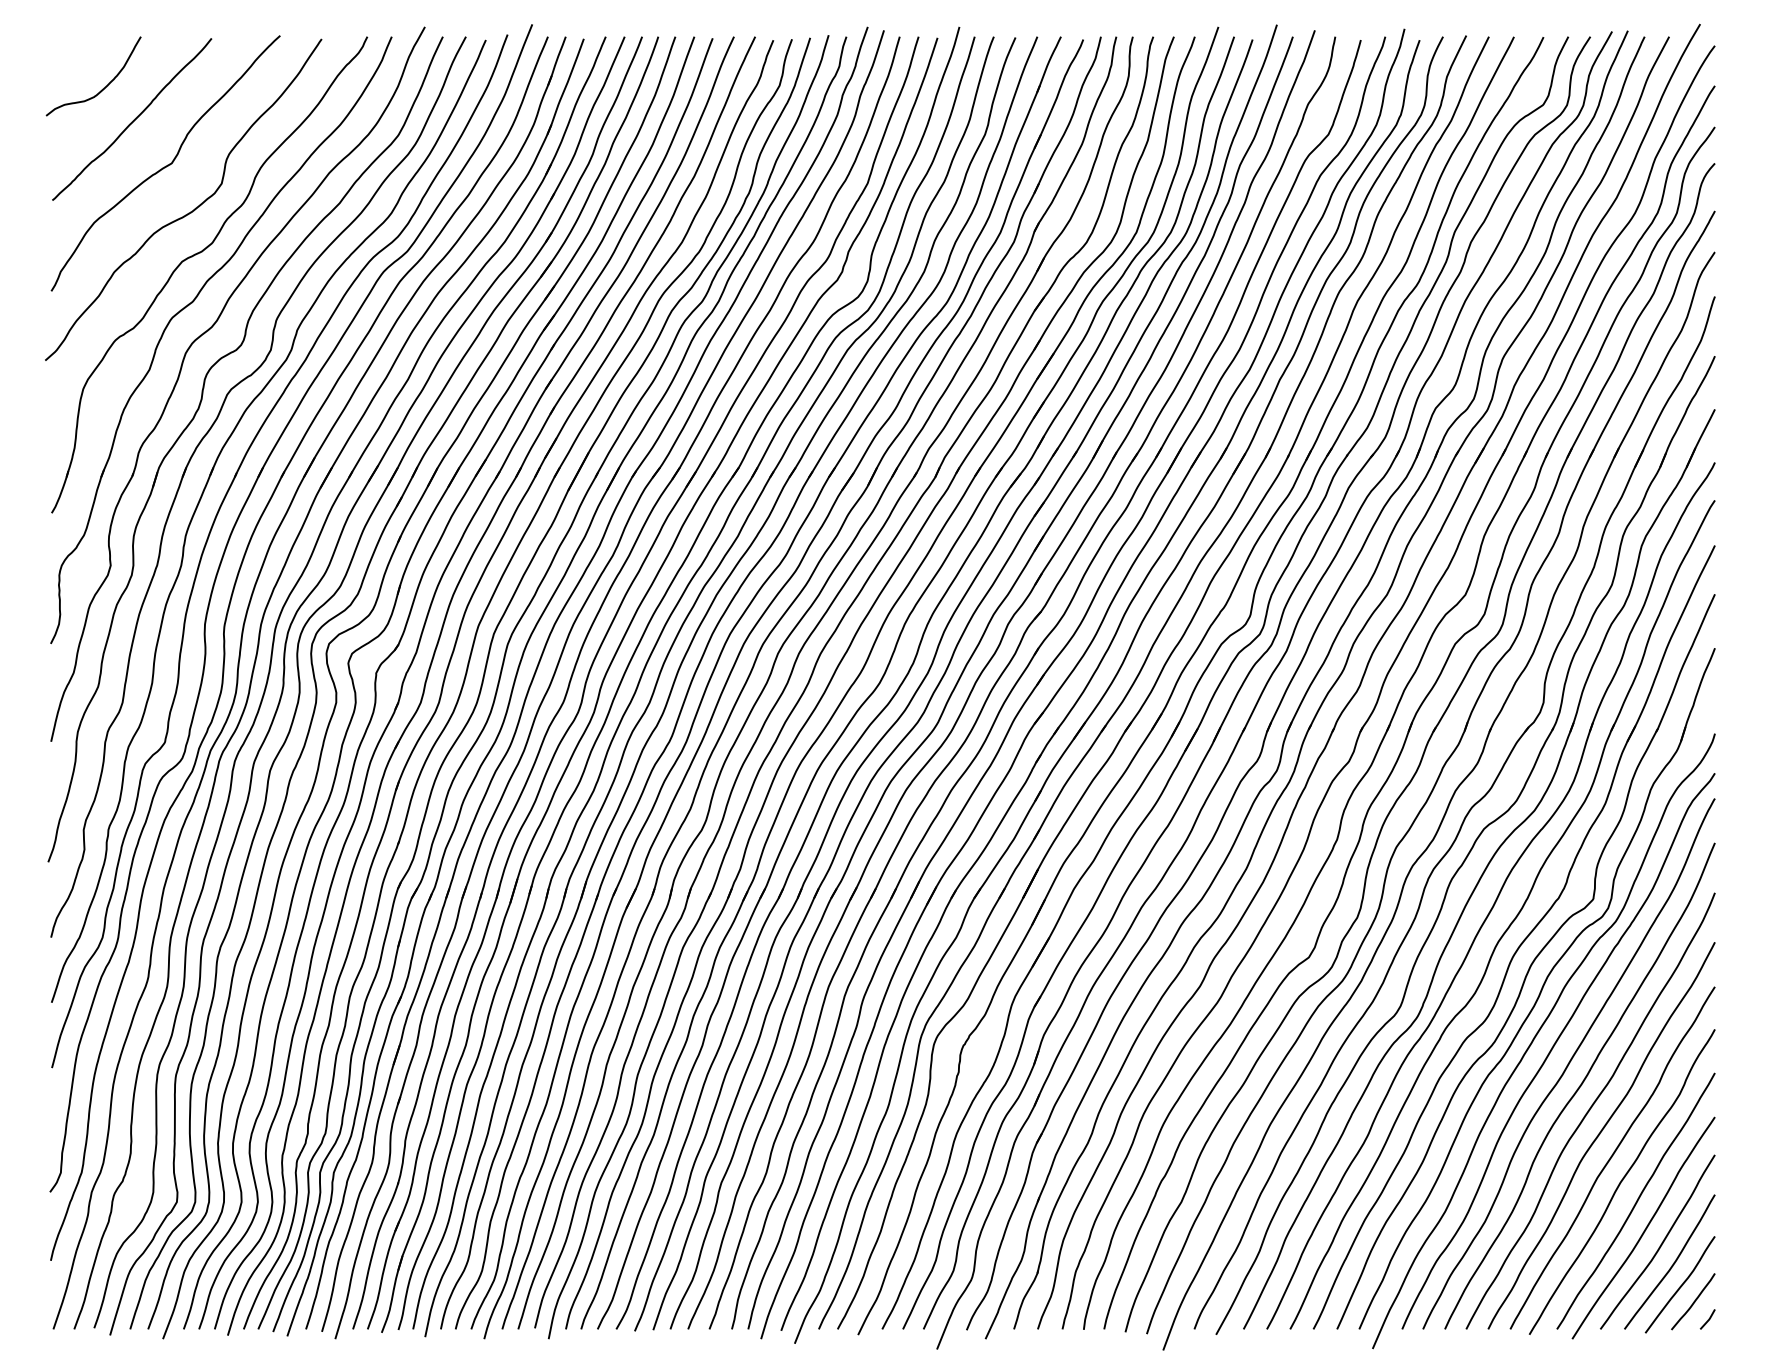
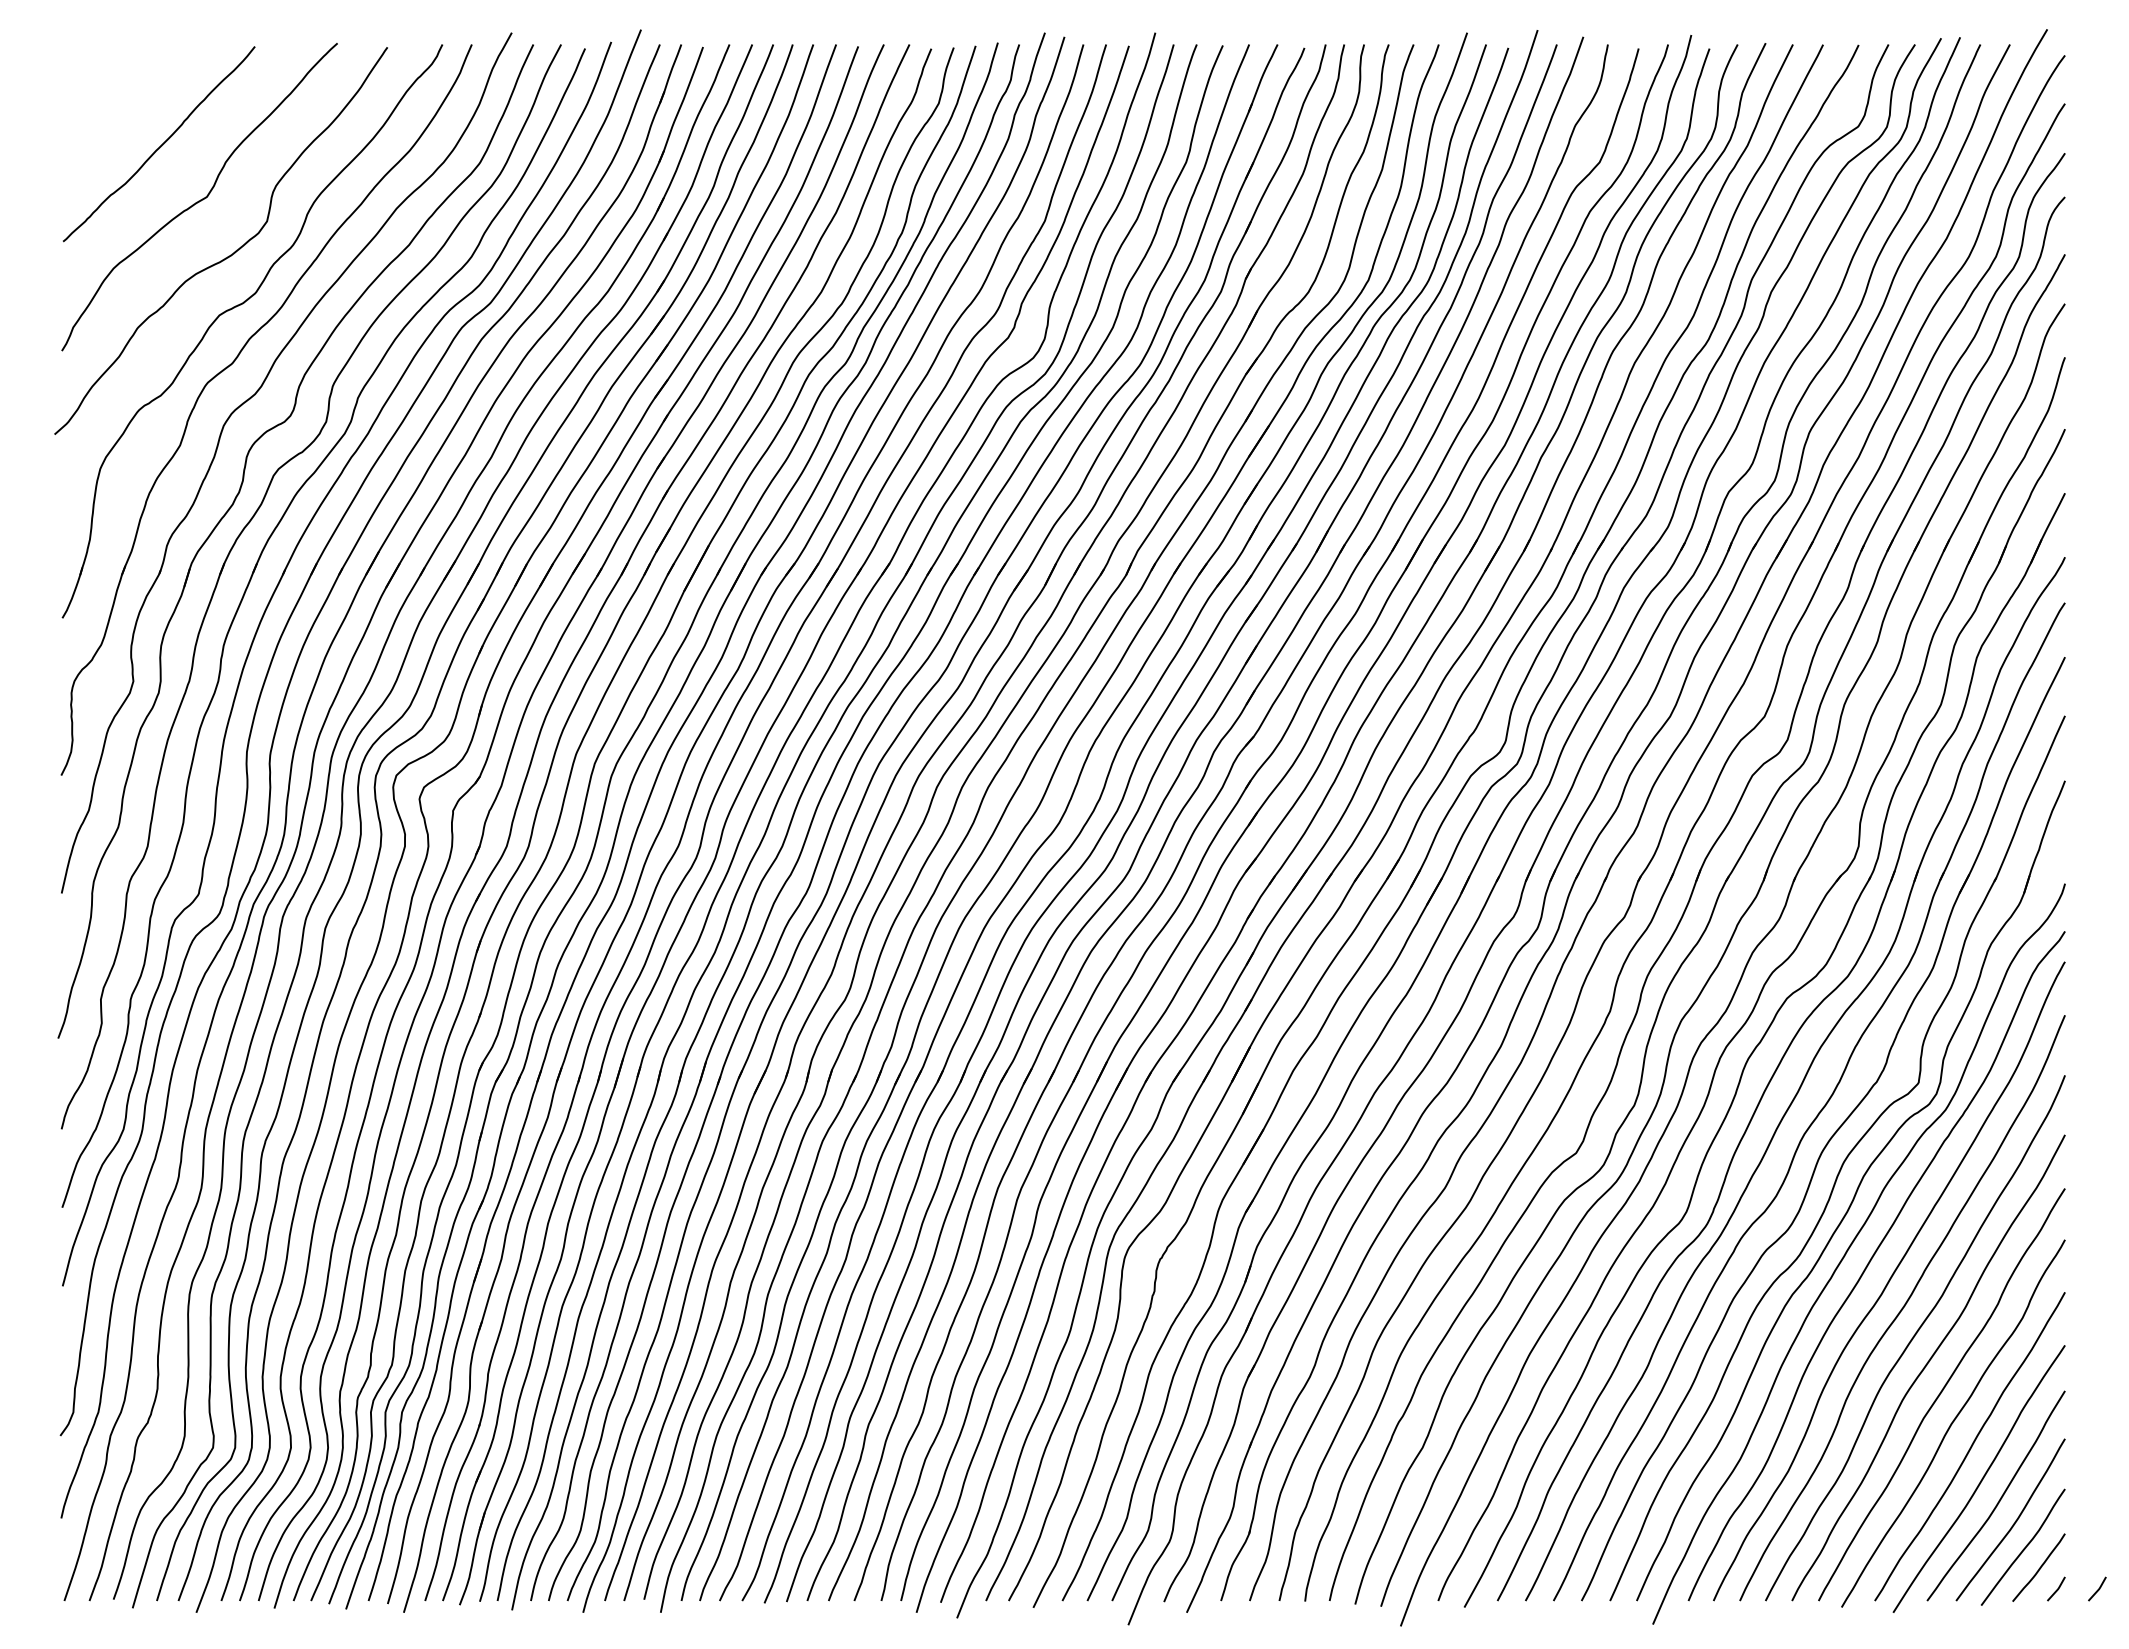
curve: (104, 87) -> (125, 105), removed
line: (1742, 1319) -> (2098, 1588), added

